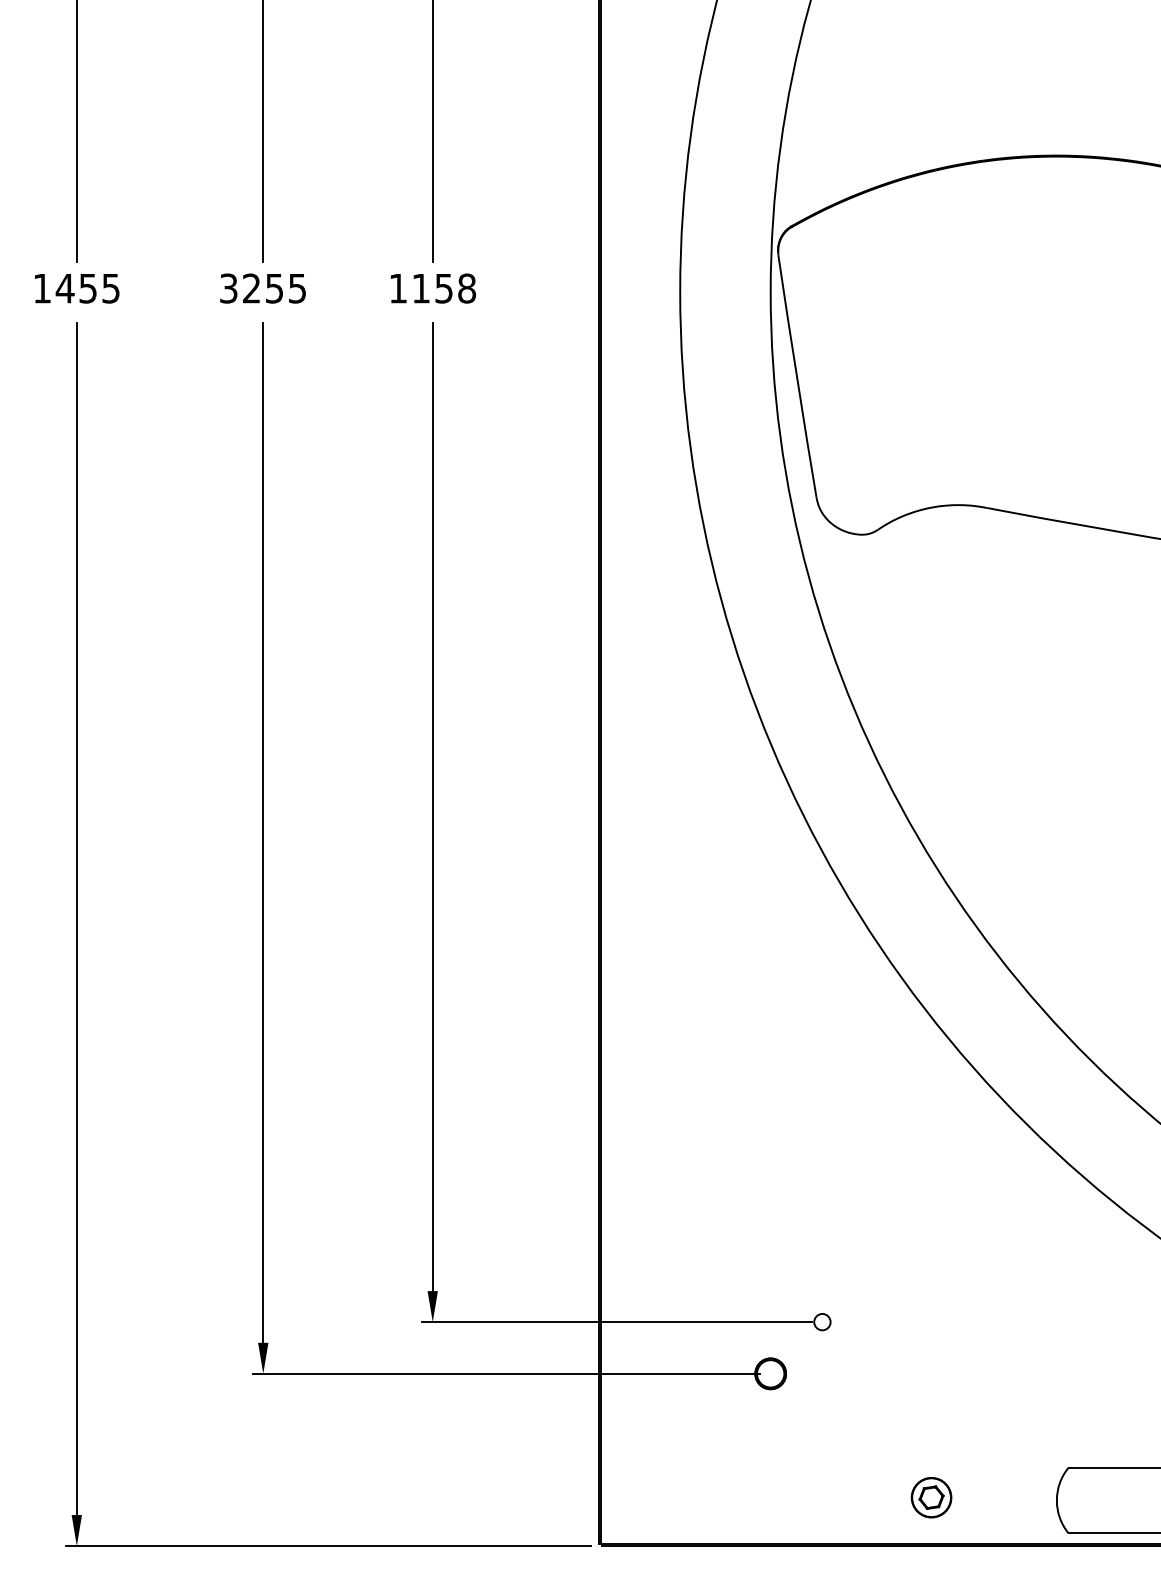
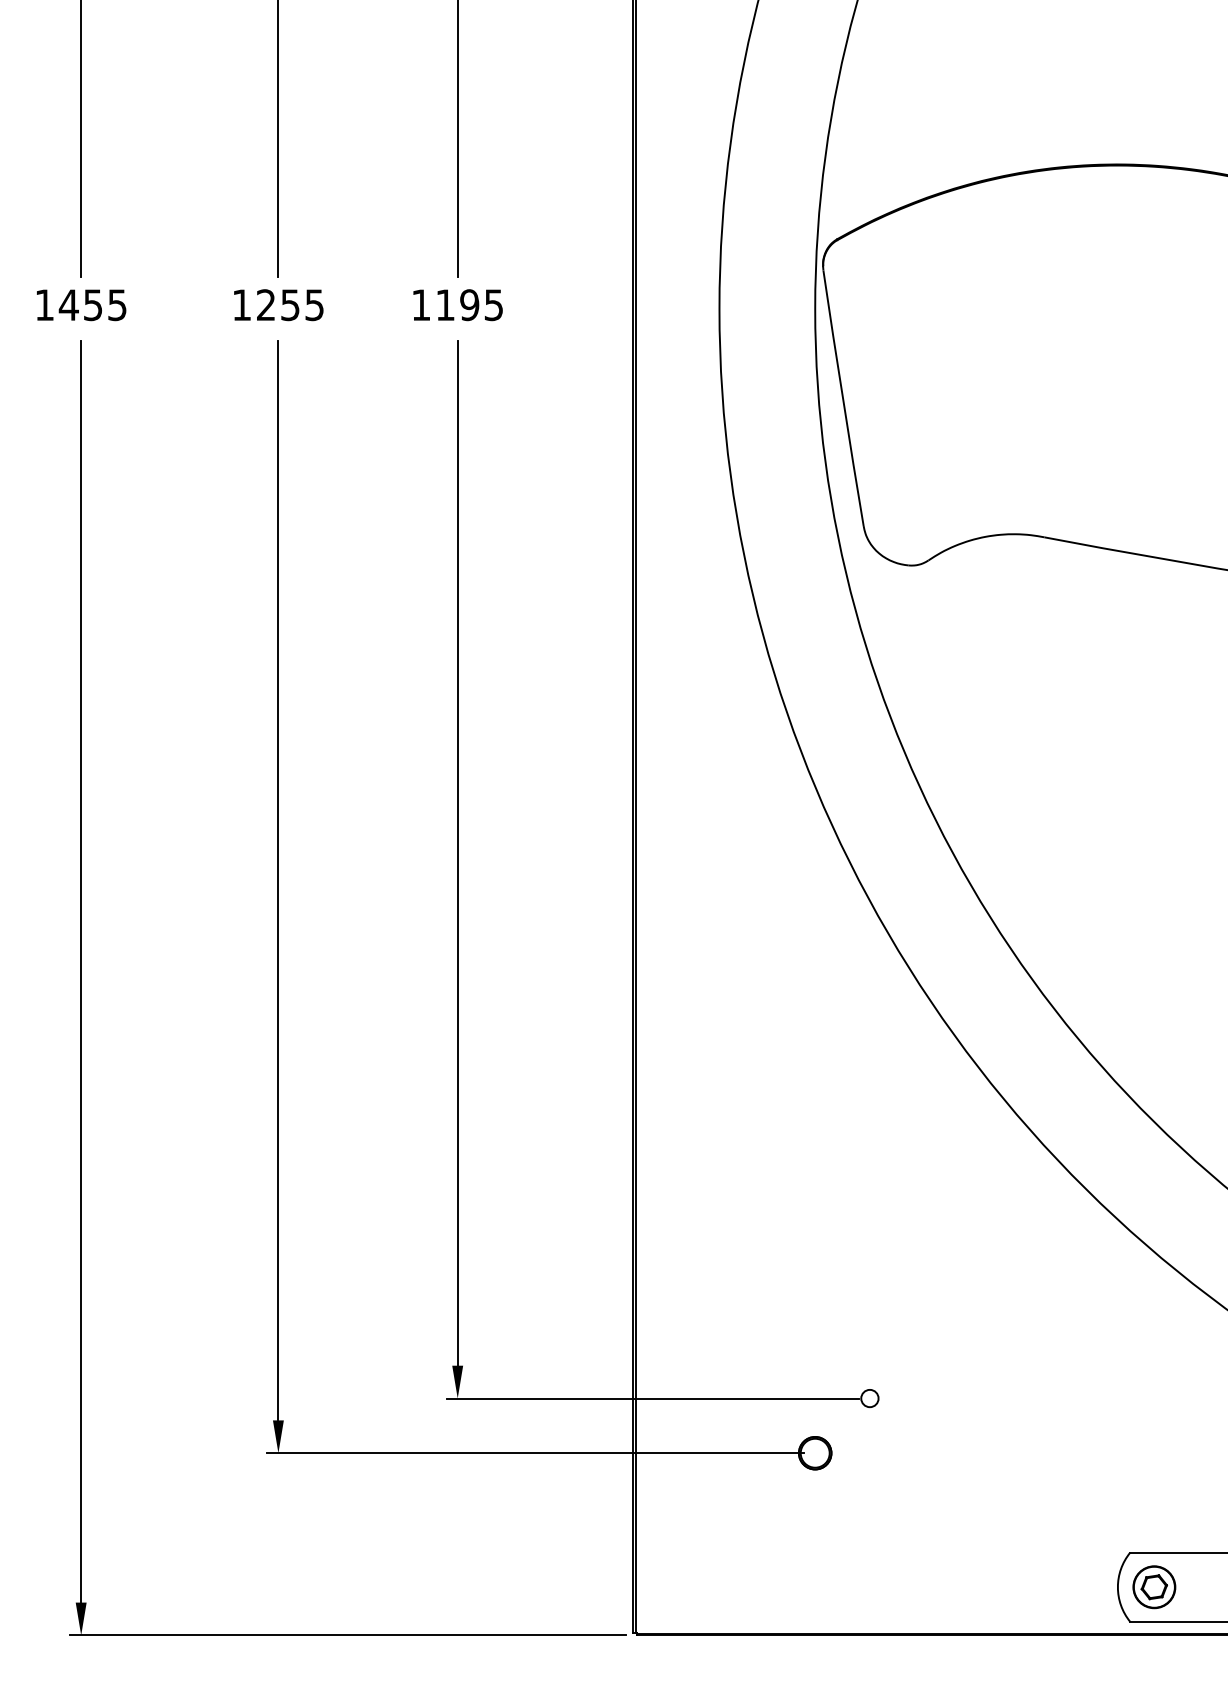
text: (228, 288) -> (241, 305), 3255 -> 1255
text: (455, 288) -> (481, 305), 1158 -> 1195
part: (931, 1497) -> (1154, 1587), moved

